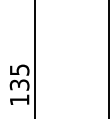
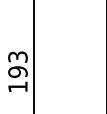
text: (19, 77) -> (17, 64), 135 -> 193

